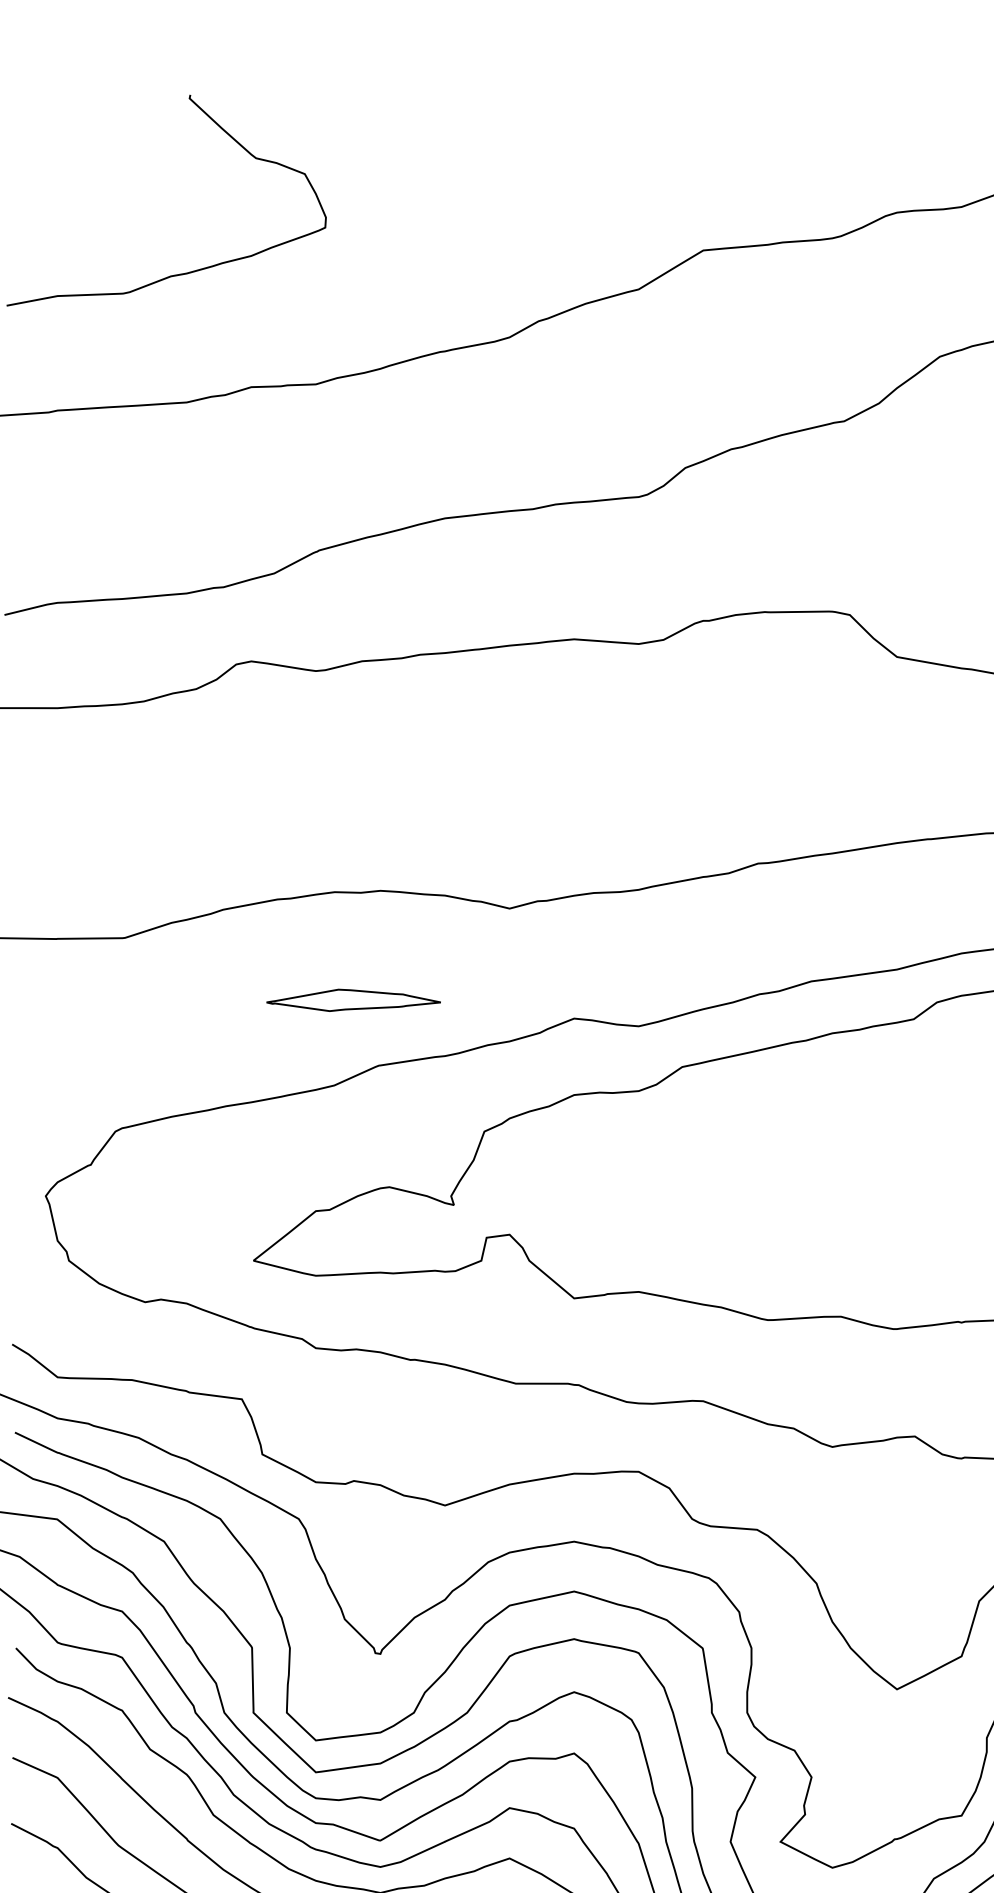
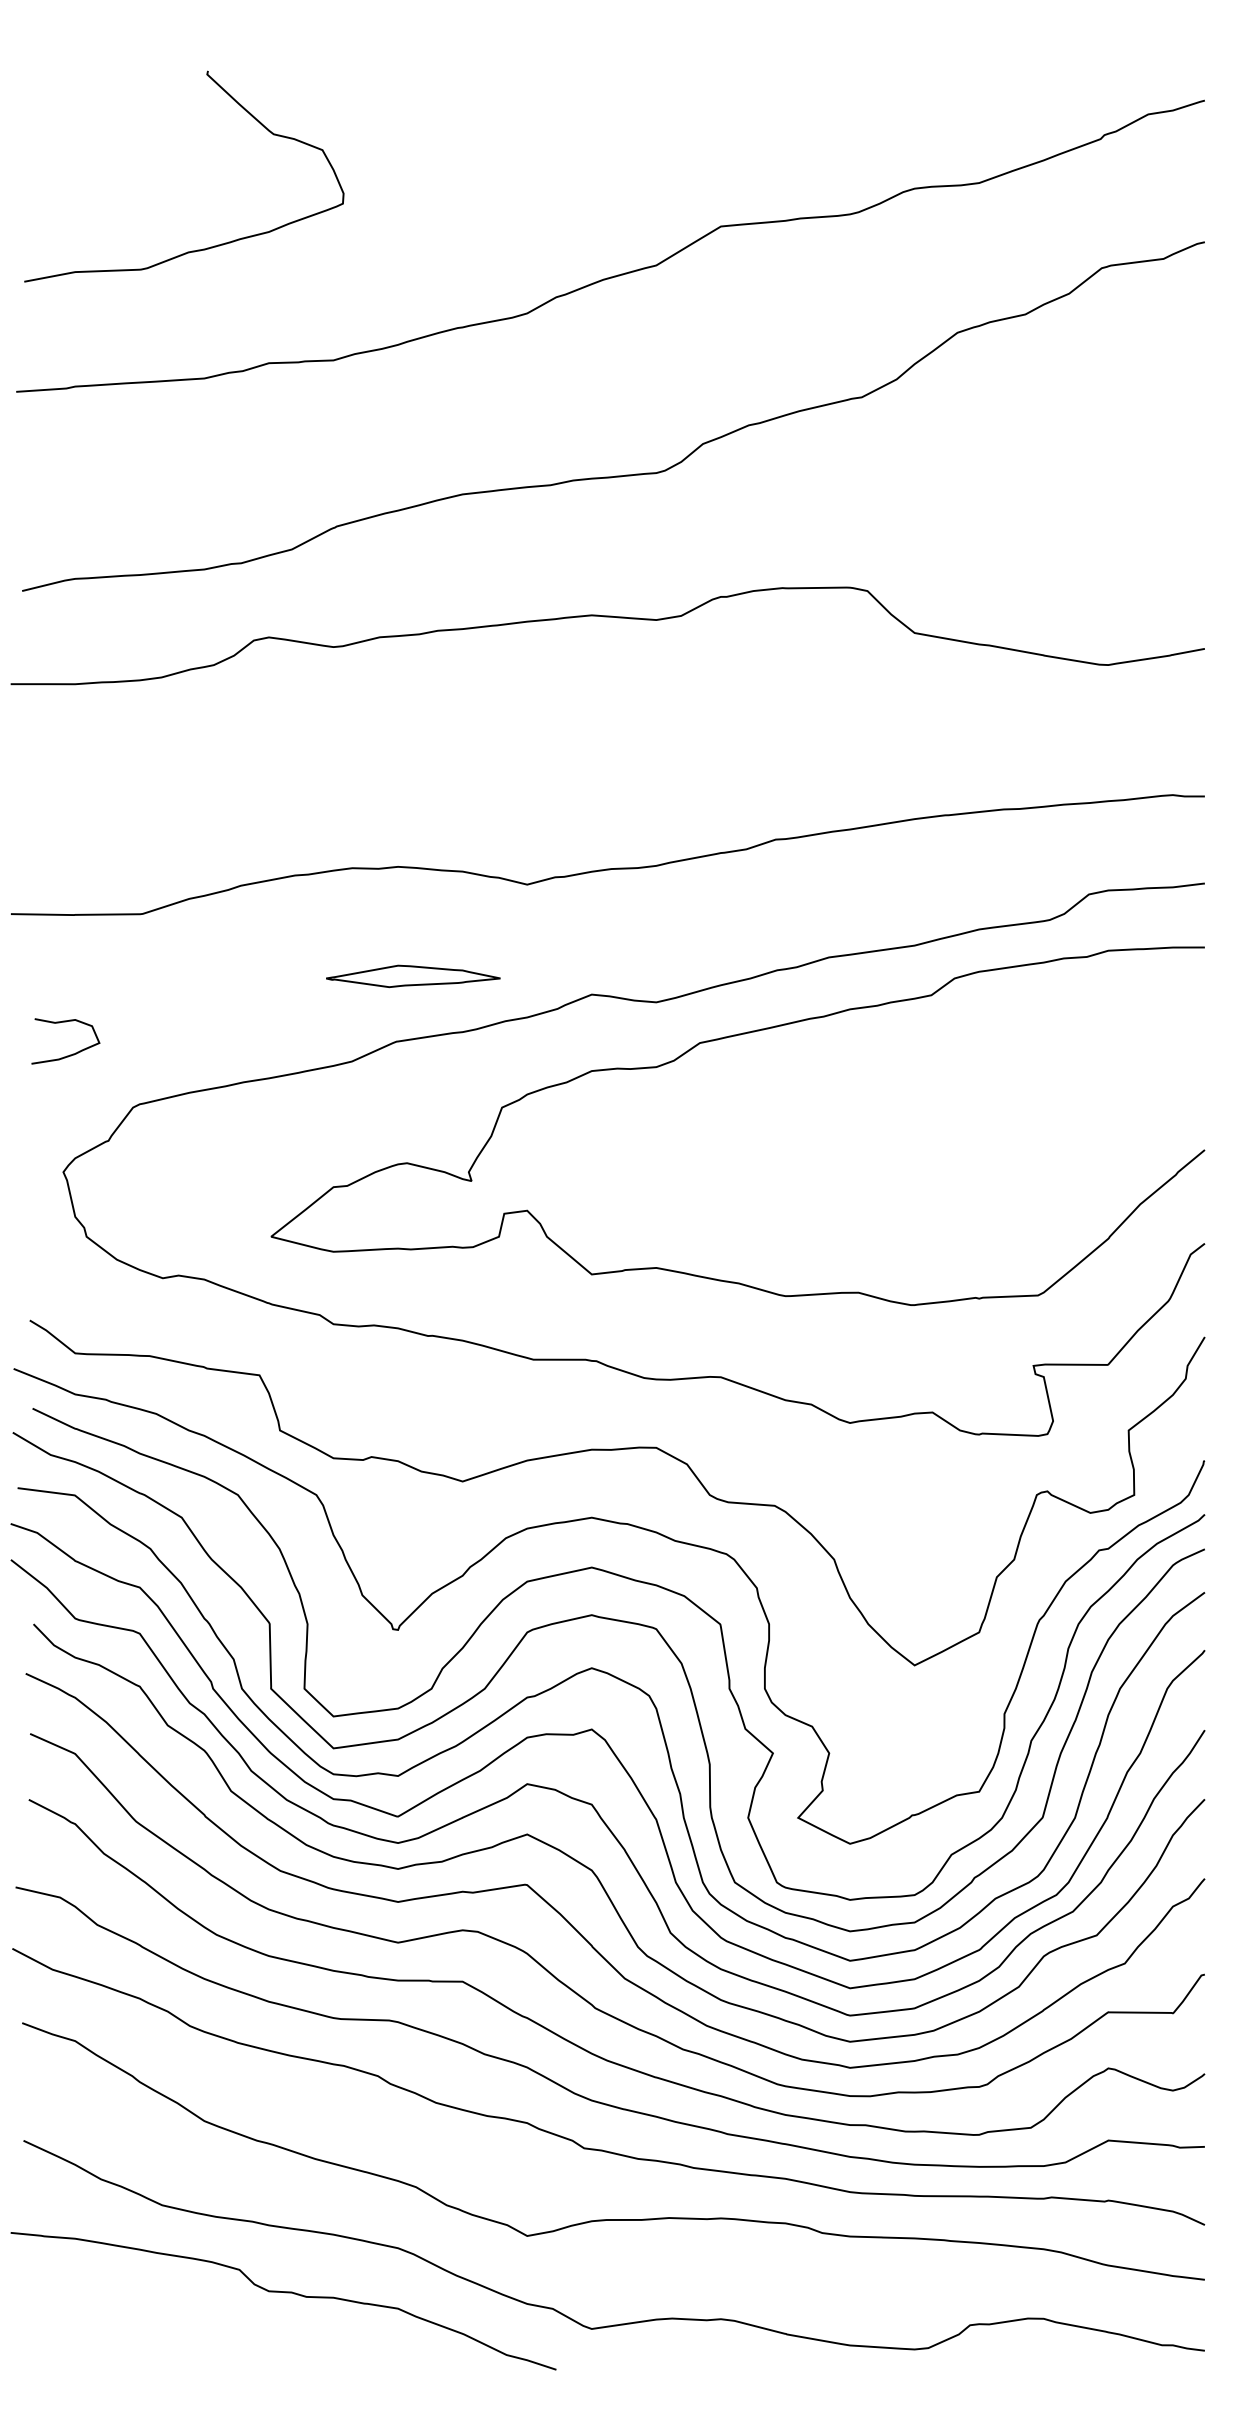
part: (353, 1000) -> (413, 976), moved
curve: (54, 1077) -> (72, 1053), added

